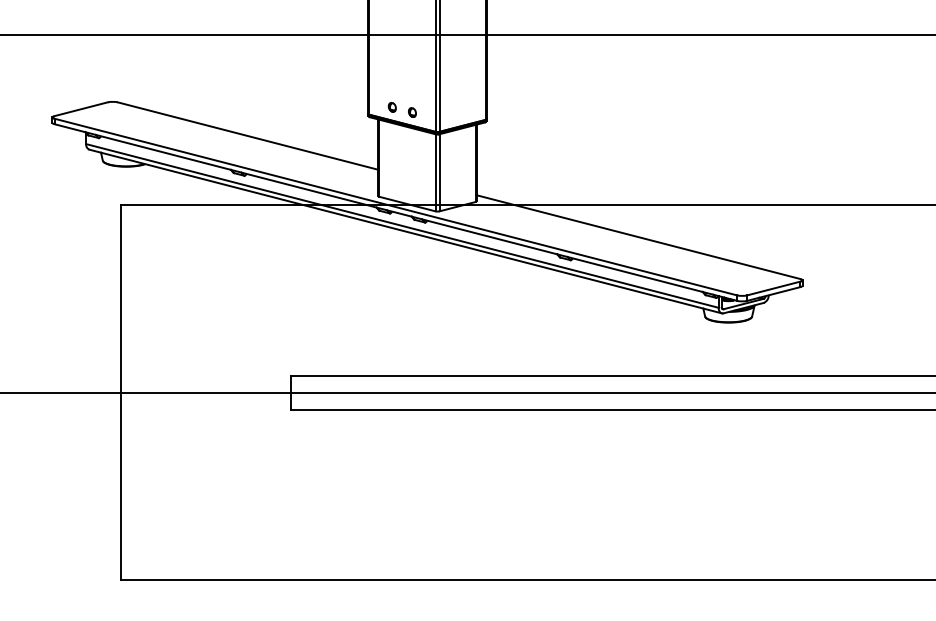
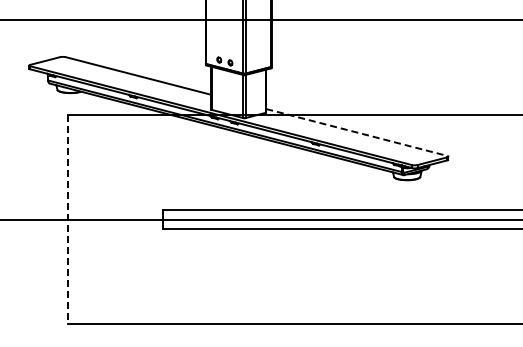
line: (637, 237) -> (356, 132), solid -> dashed
line: (120, 392) -> (67, 219), solid -> dashed

